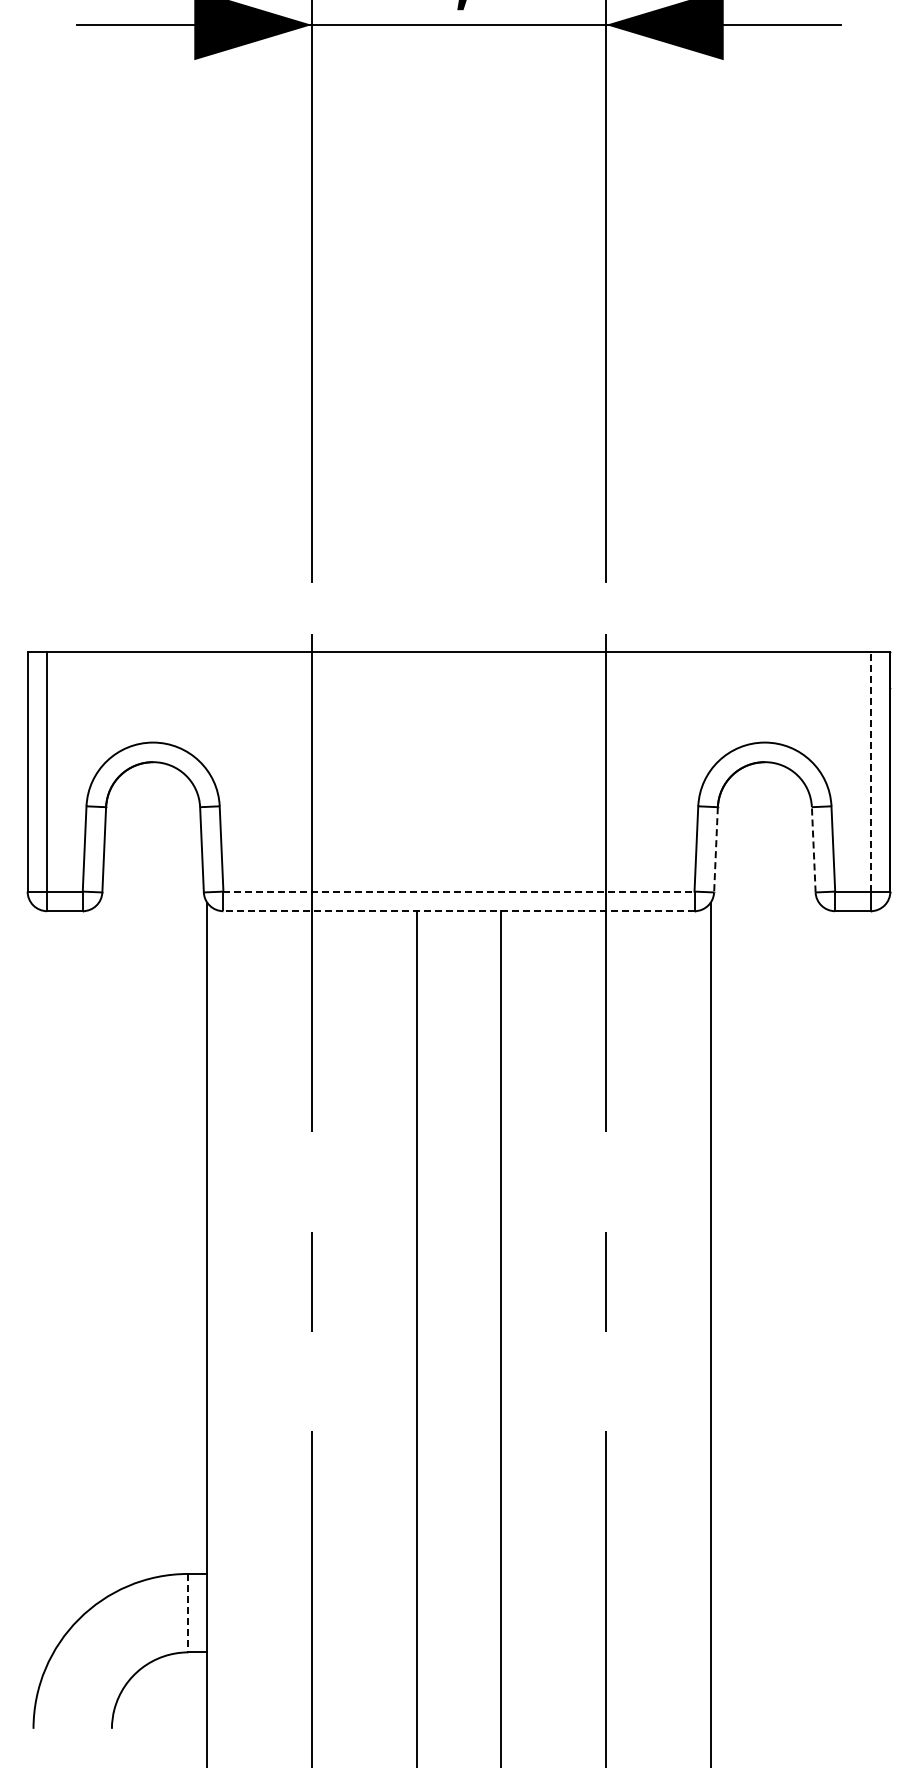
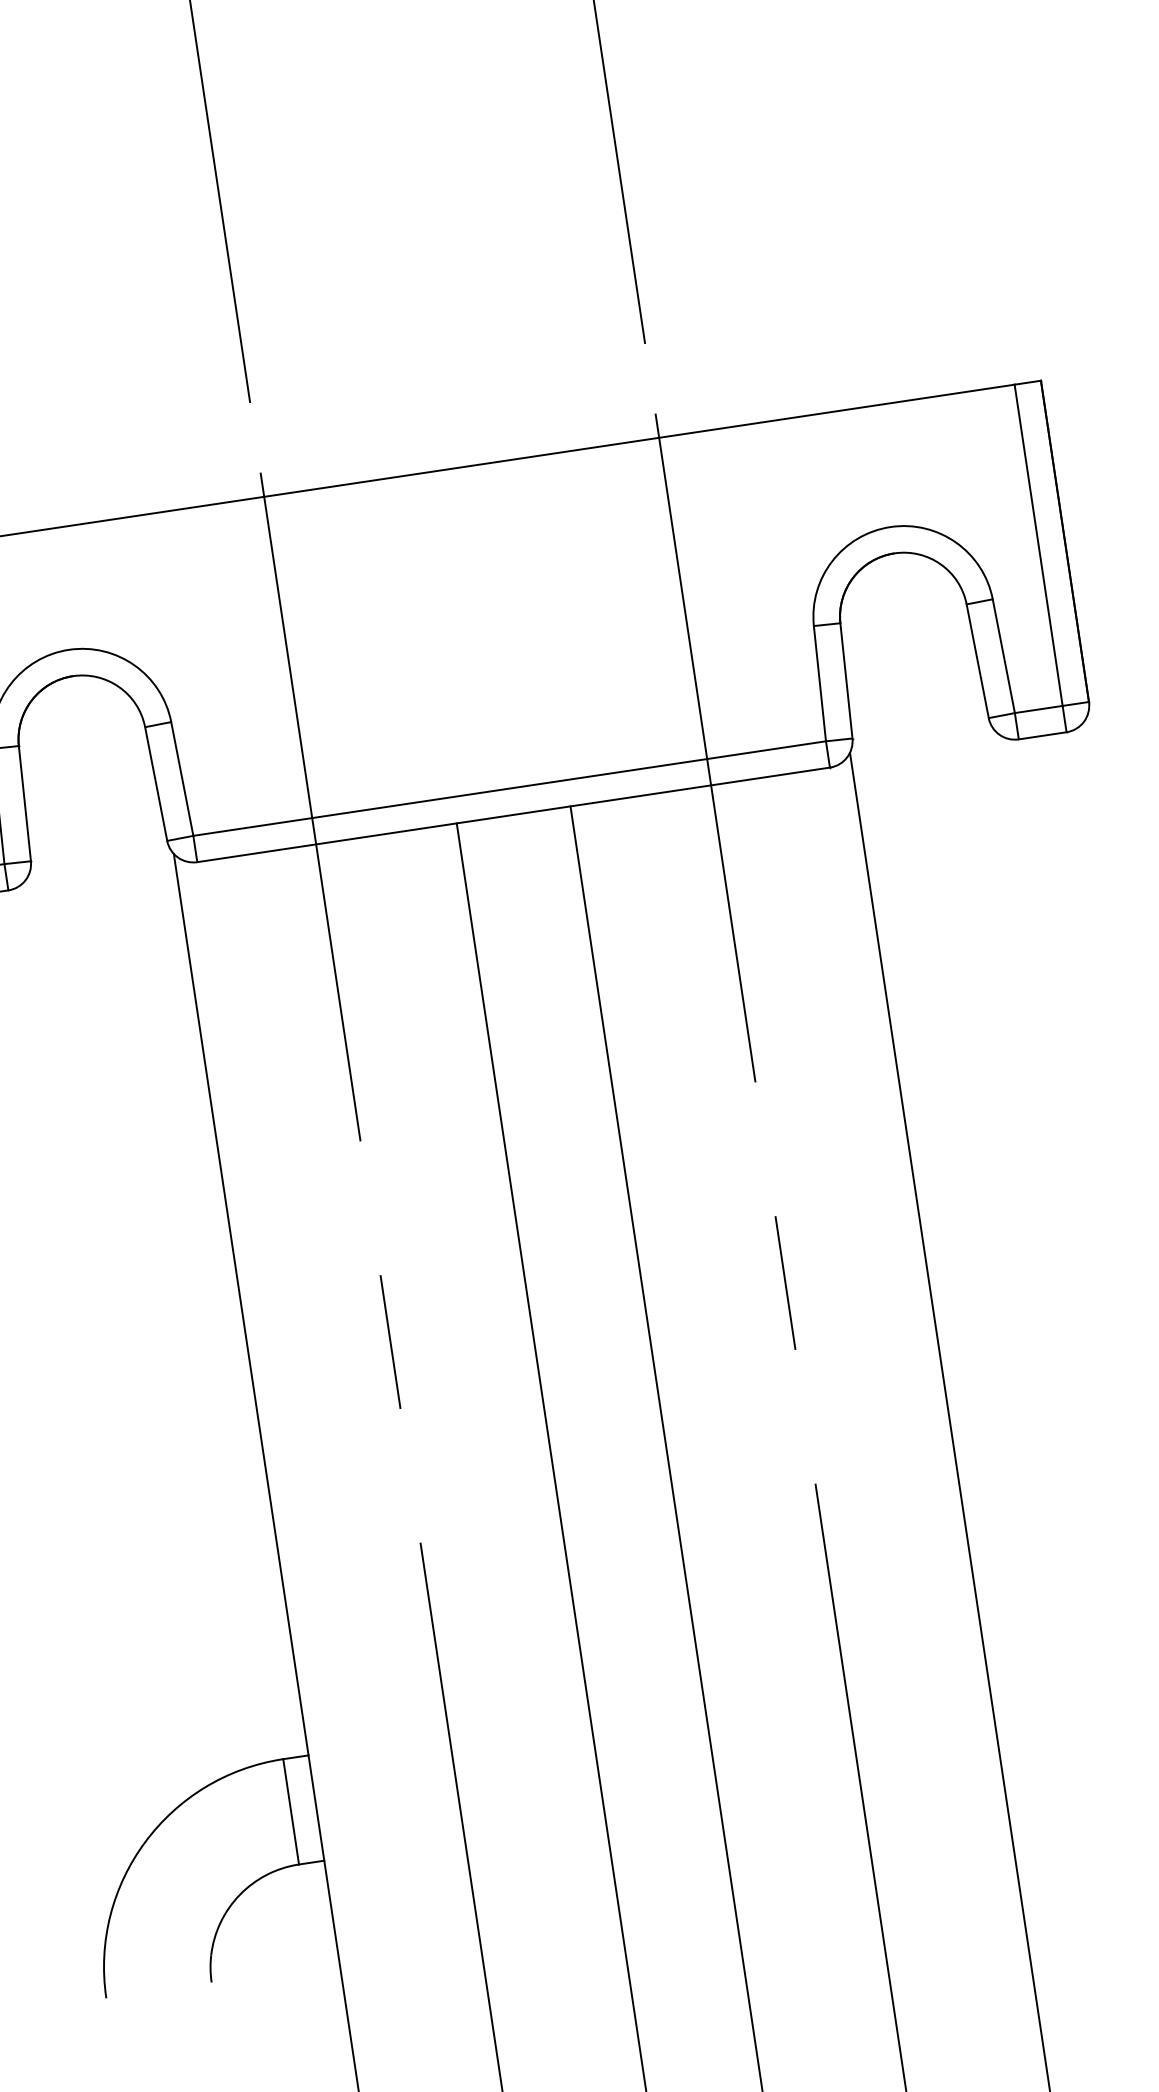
line: (870, 771) -> (1038, 544), dashed -> solid
line: (716, 849) -> (847, 680), dashed -> solid
line: (813, 849) -> (977, 660), dashed -> solid
line: (458, 891) -> (509, 788), dashed -> solid
line: (458, 911) -> (513, 815), dashed -> solid
line: (188, 1613) -> (291, 1812), dashed -> solid

